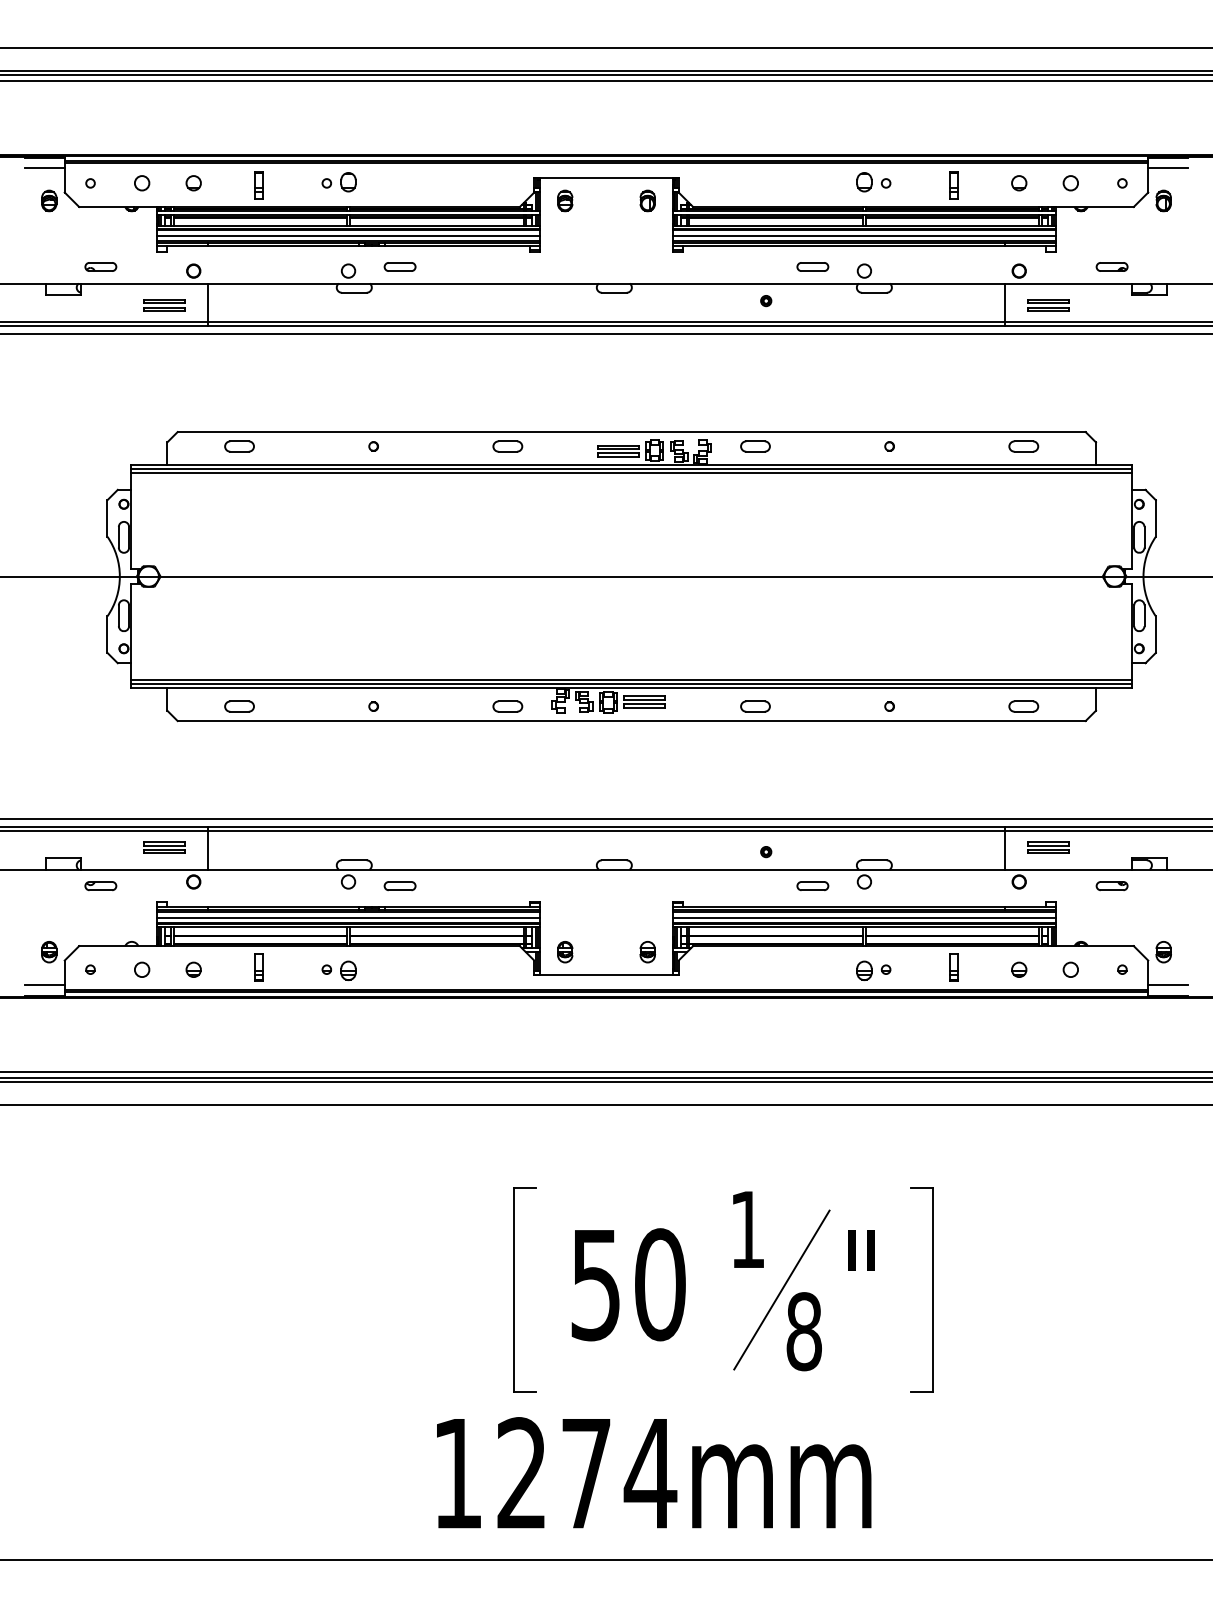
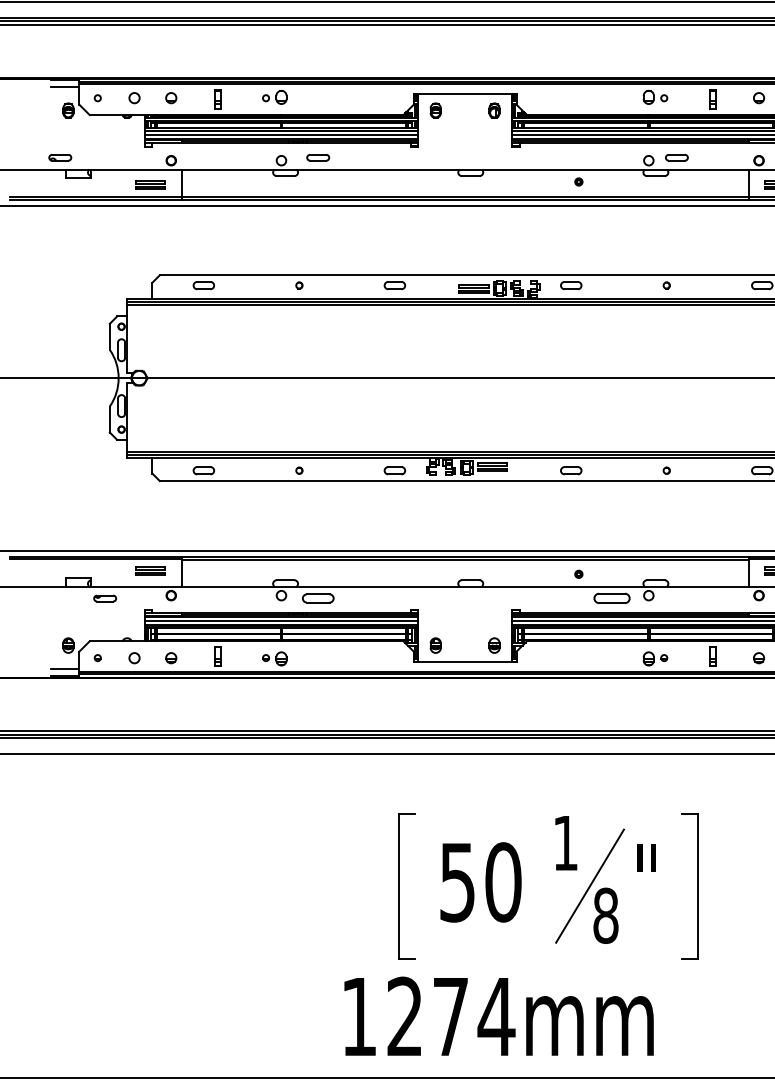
part: (100, 266) -> (60, 157), moved
part: (812, 266) -> (676, 157), moved
part: (399, 886) -> (317, 598), size x1.4
part: (812, 886) -> (611, 598), size x1.6

